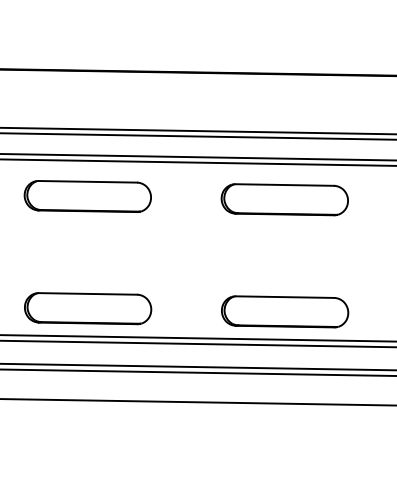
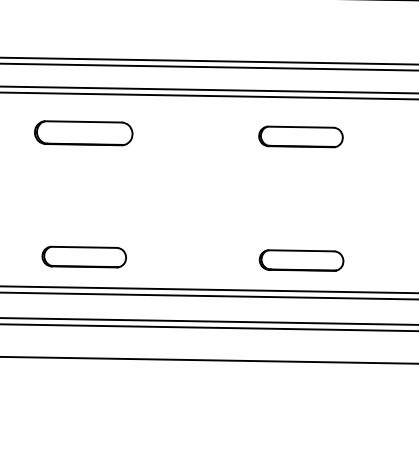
part: (87, 196) -> (83, 133), size x0.7
part: (284, 199) -> (300, 136), size x0.6
part: (88, 308) -> (84, 256), size x0.6
part: (285, 311) -> (301, 260), size x0.6

